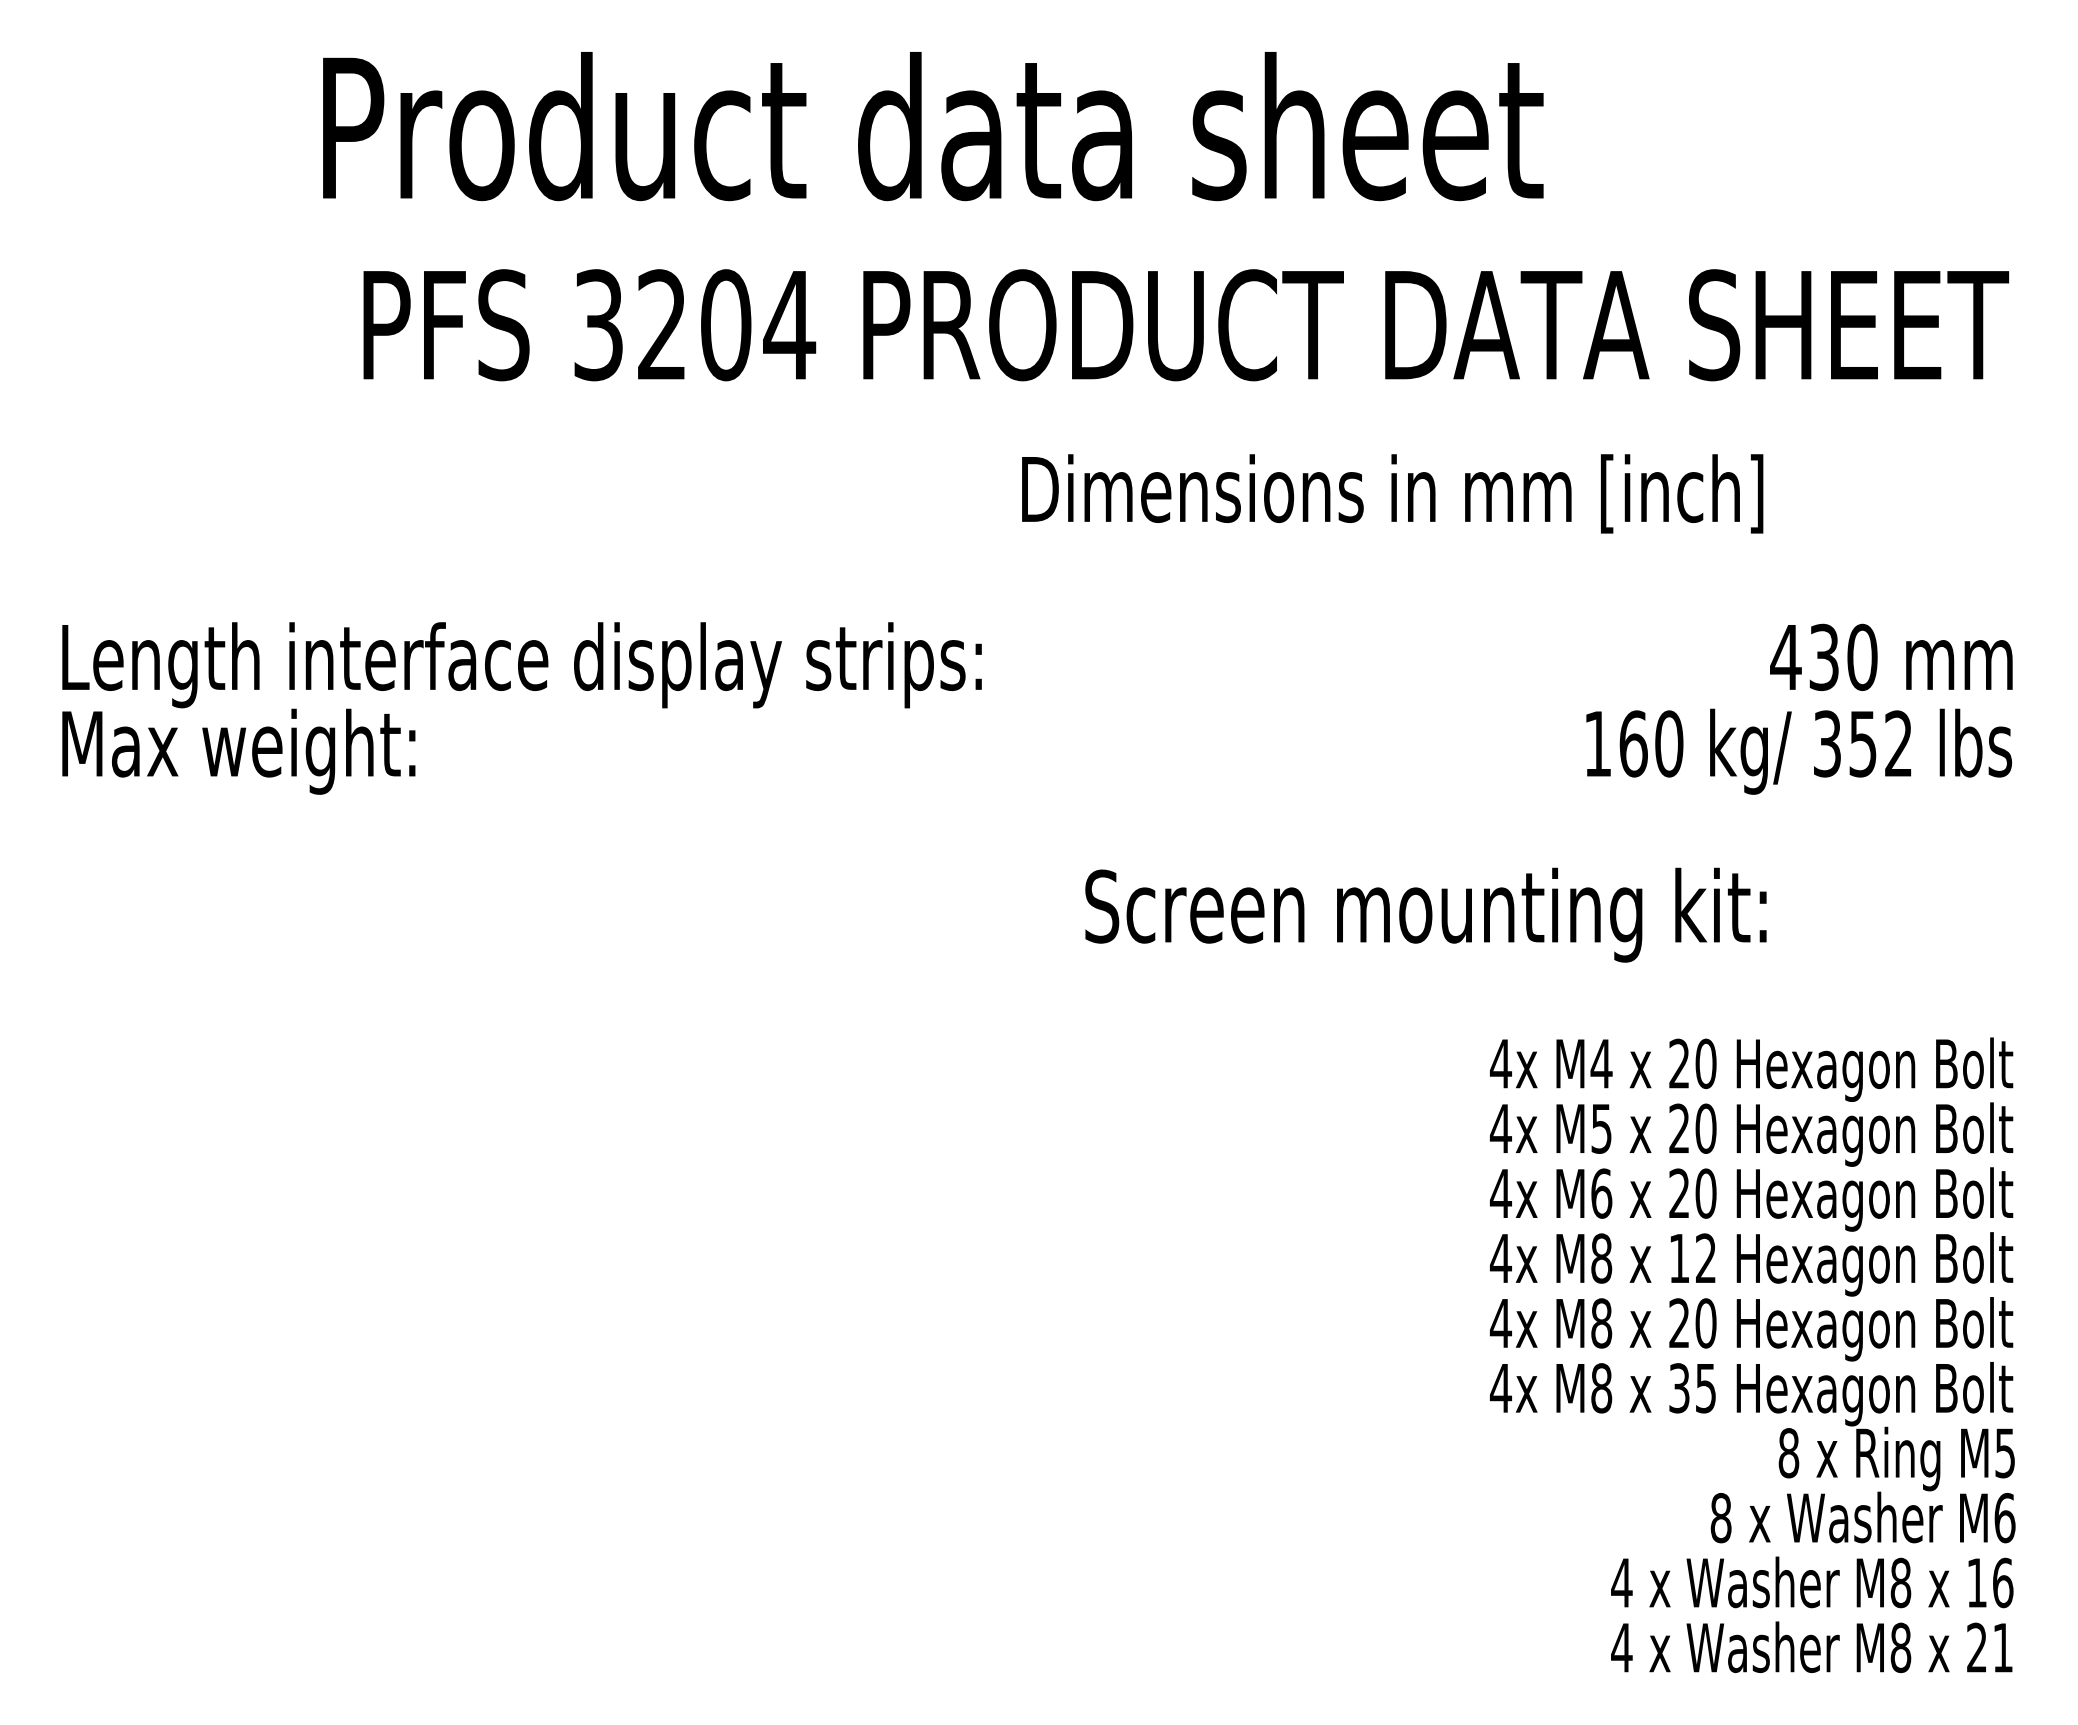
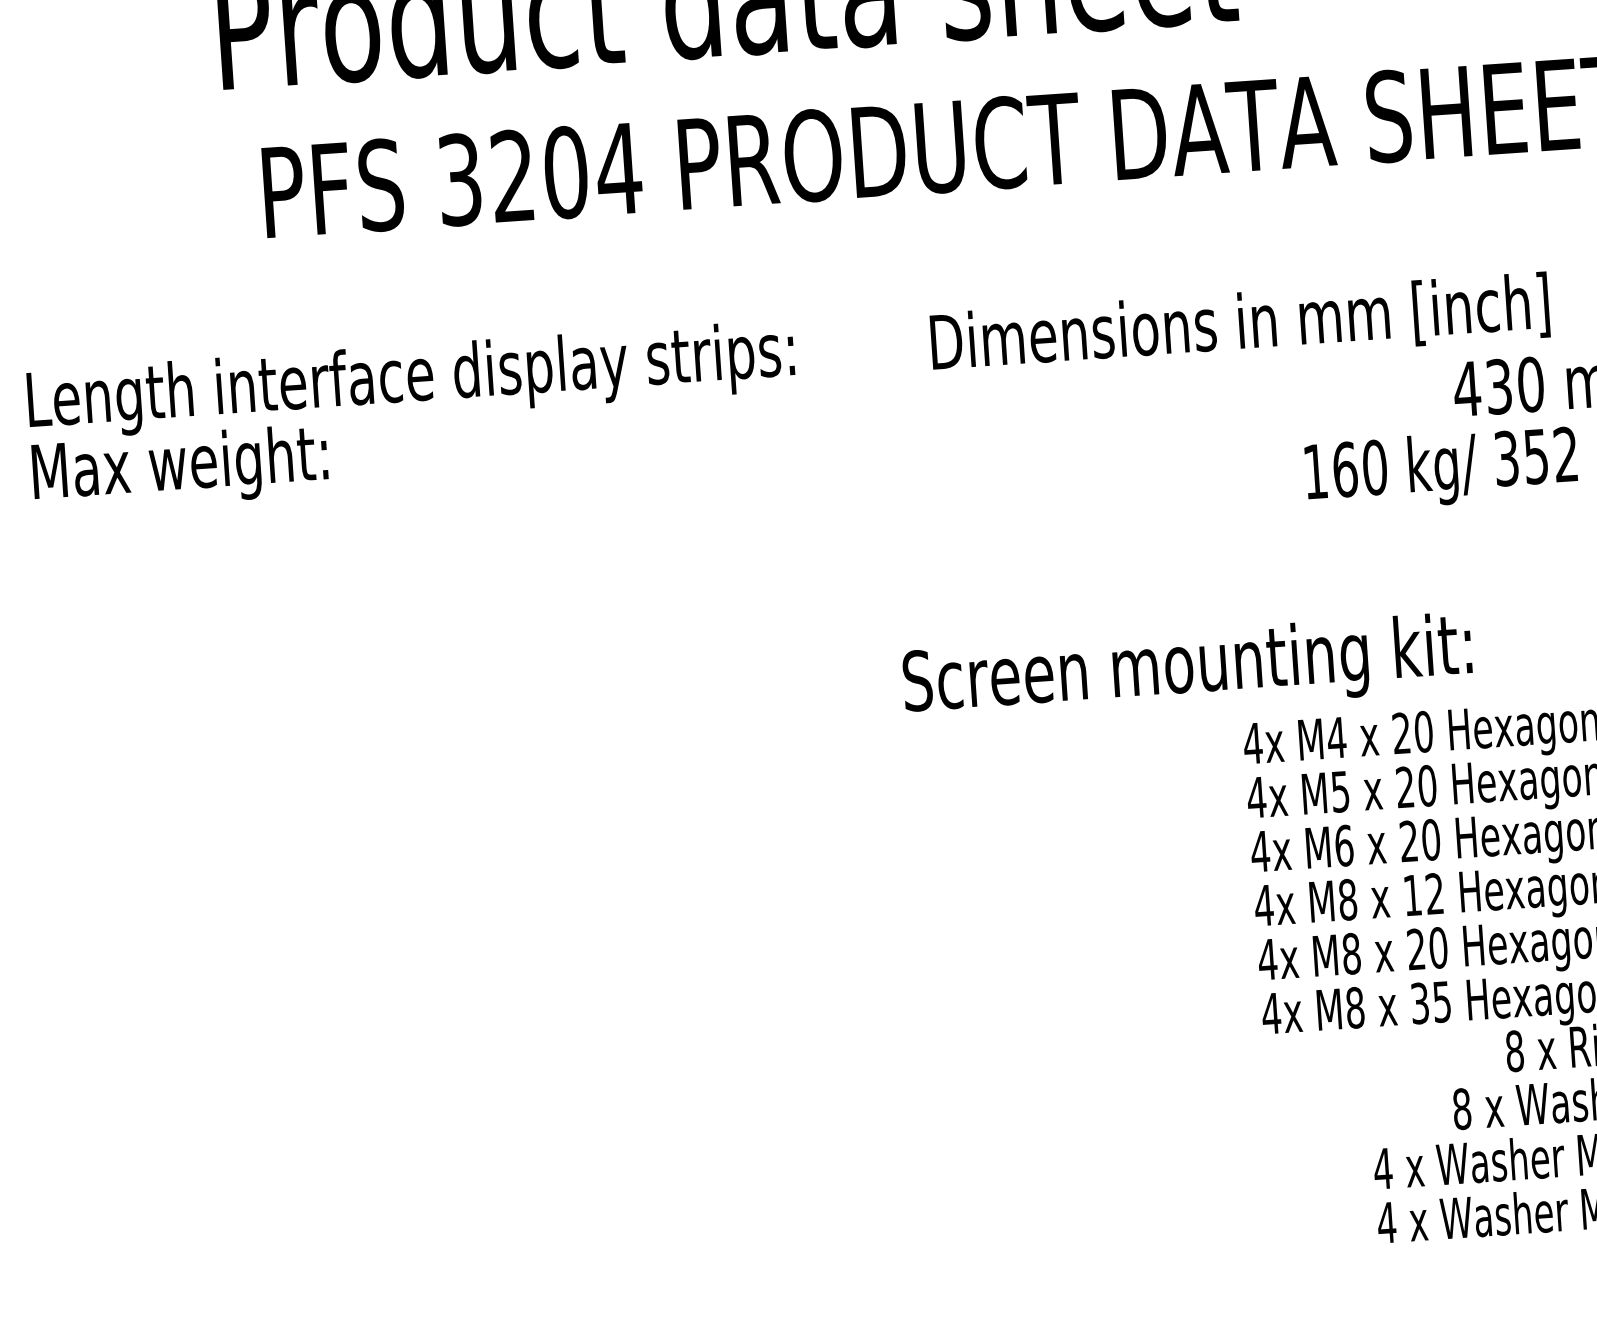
text: (1392, 493) -> (1239, 325), moved
text: (521, 708) -> (413, 416), moved
text: (1425, 914) -> (1187, 669), moved

